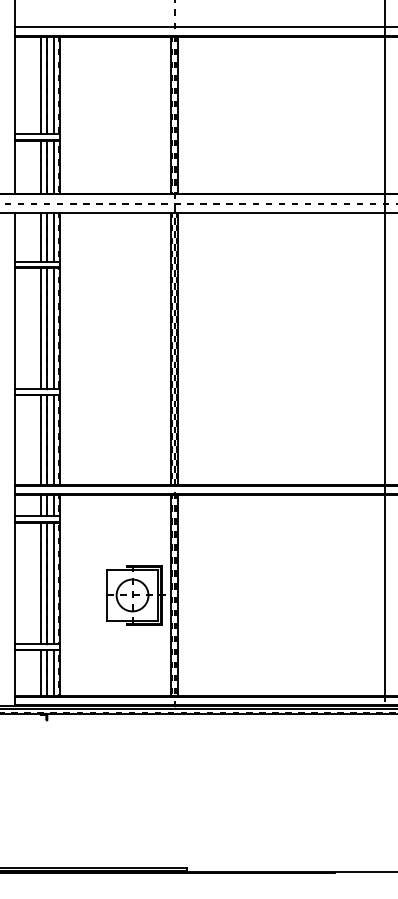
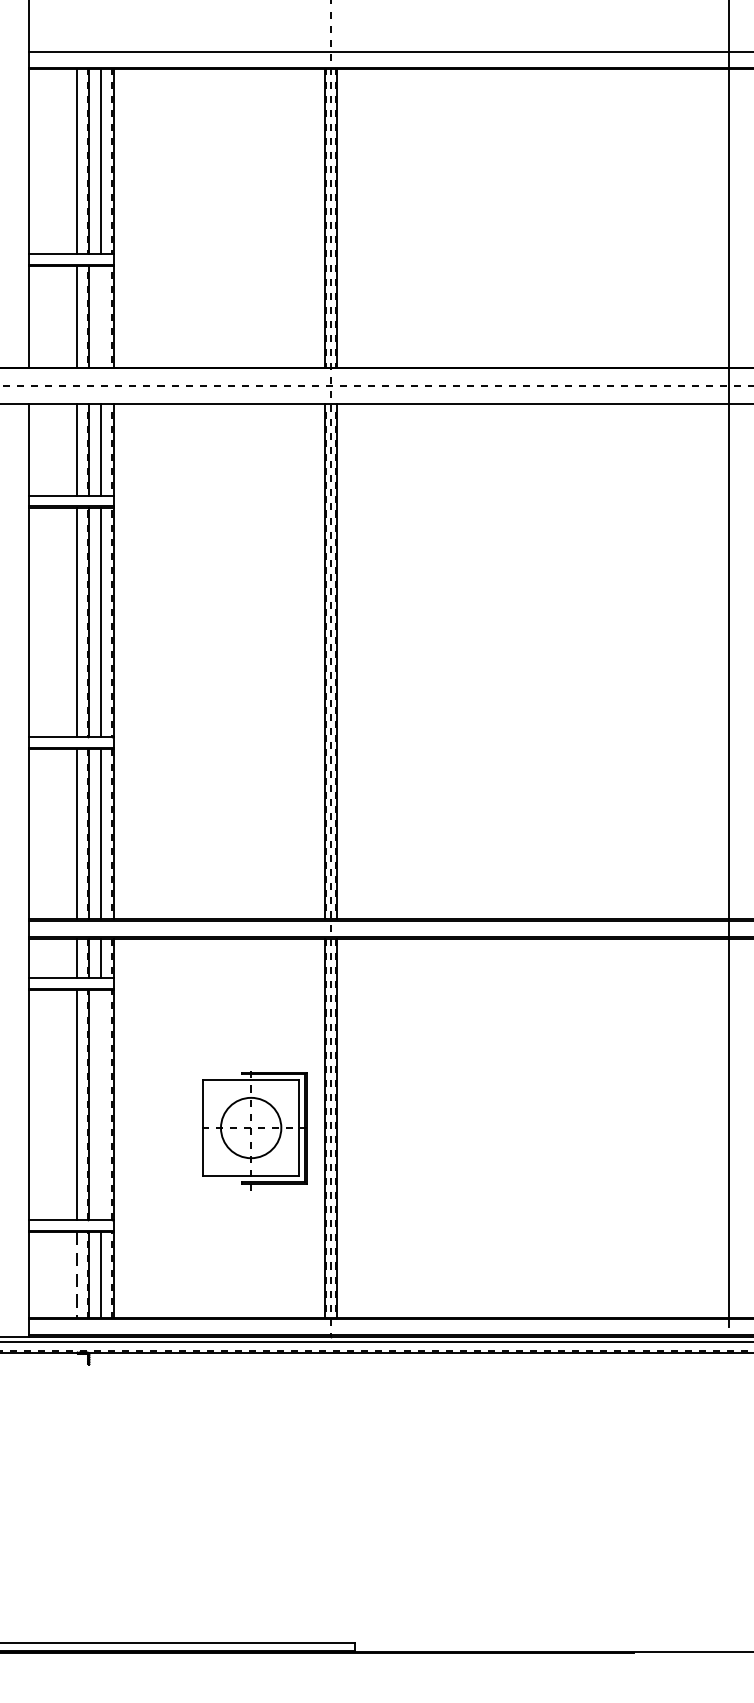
line: (53, 167) -> (101, 317), removed
line: (53, 582) -> (101, 1103), removed
line: (40, 672) -> (76, 1273), solid -> dashed

